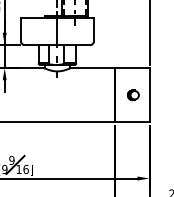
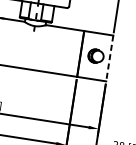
part: (133, 95) -> (96, 56), size x1.6
line: (149, 95) -> (109, 58), solid -> dashed

